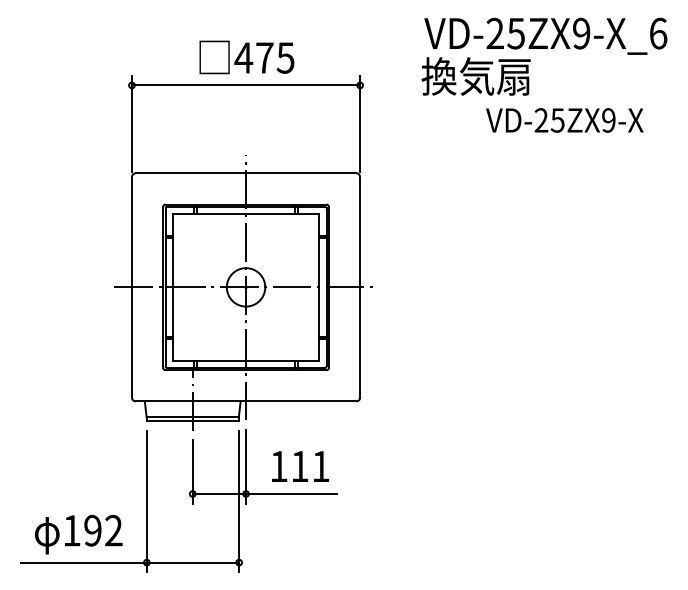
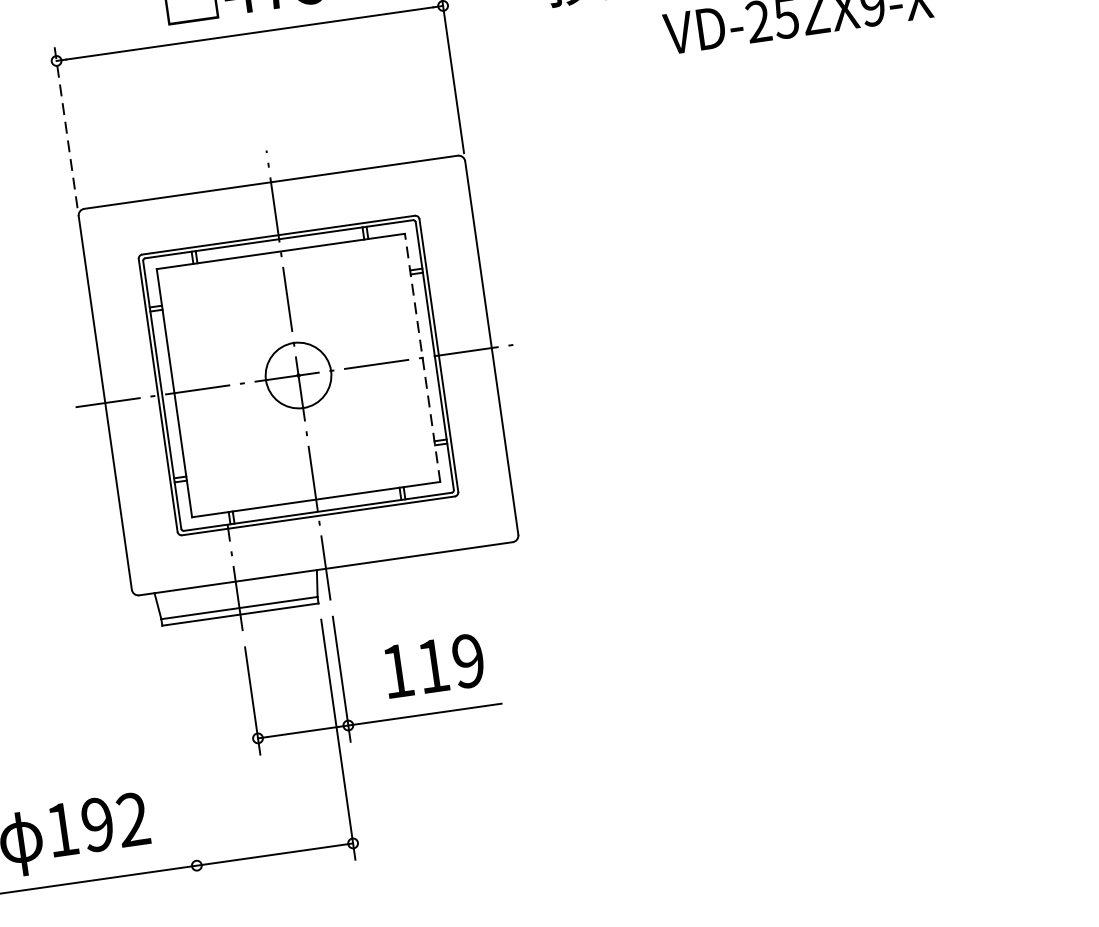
line: (131, 123) -> (64, 125), solid -> dashed
line: (319, 286) -> (422, 356), solid -> dashed
text: (320, 466) -> (467, 661), 111 -> 119
line: (146, 501) -> (181, 762), removed

